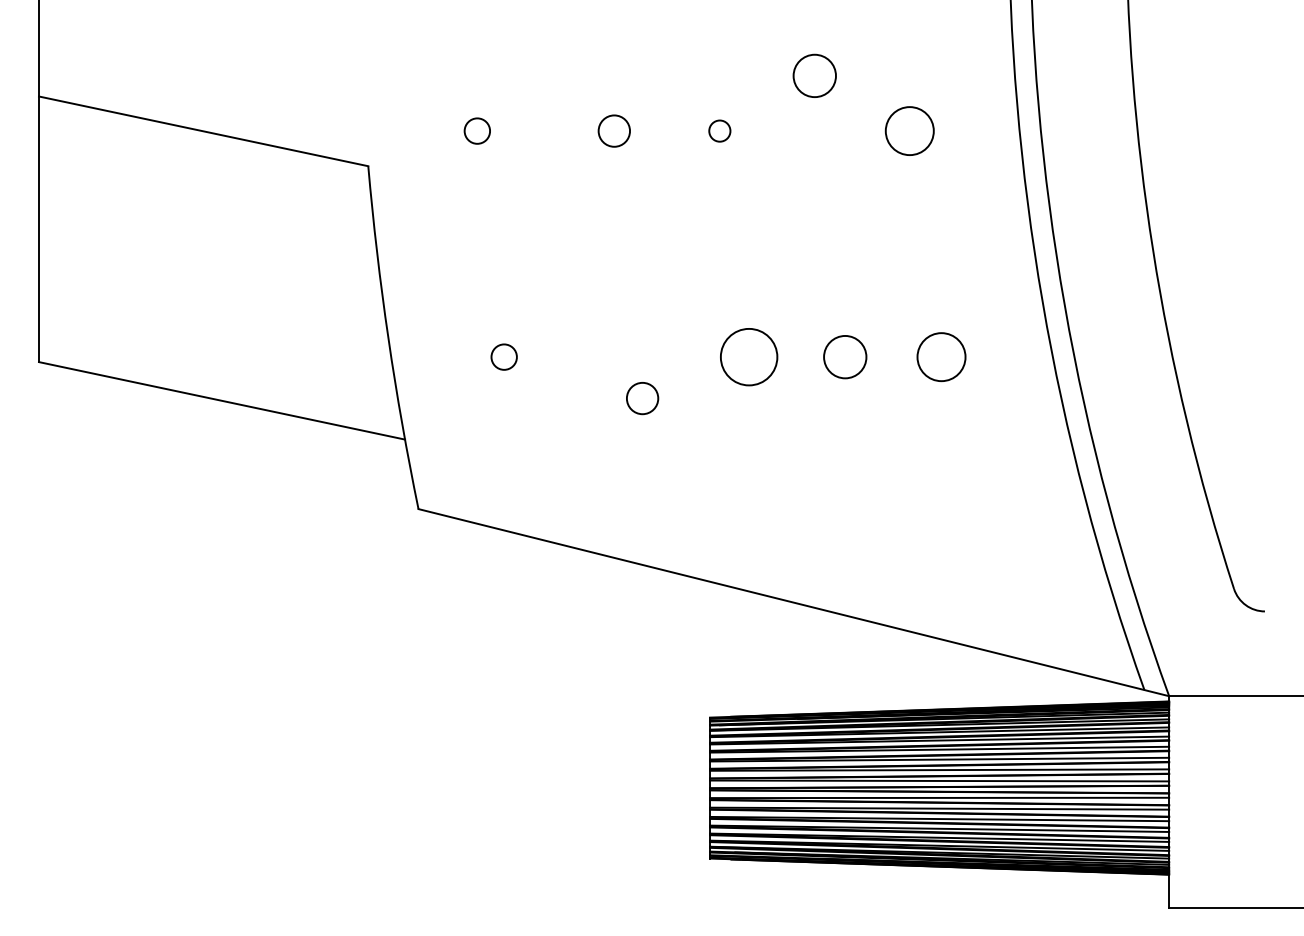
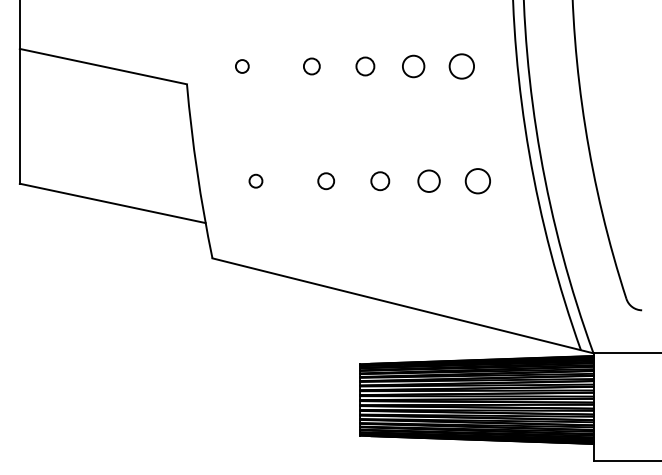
circle: (814, 75) -> (413, 66), moved
circle: (719, 131) -> (365, 66), size x1.67
circle: (749, 357) -> (380, 181), size x0.62
circle: (641, 399) -> (325, 181), moved

